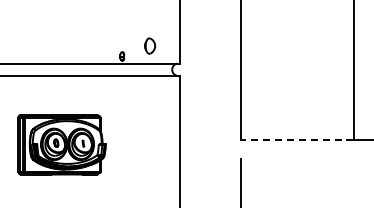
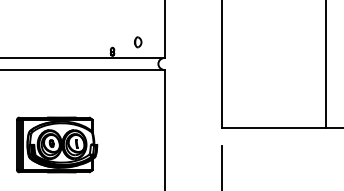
part: (150, 46) -> (138, 42), size x0.71
line: (297, 139) -> (273, 128), dashed -> solid
part: (62, 144) -> (57, 144), moved

